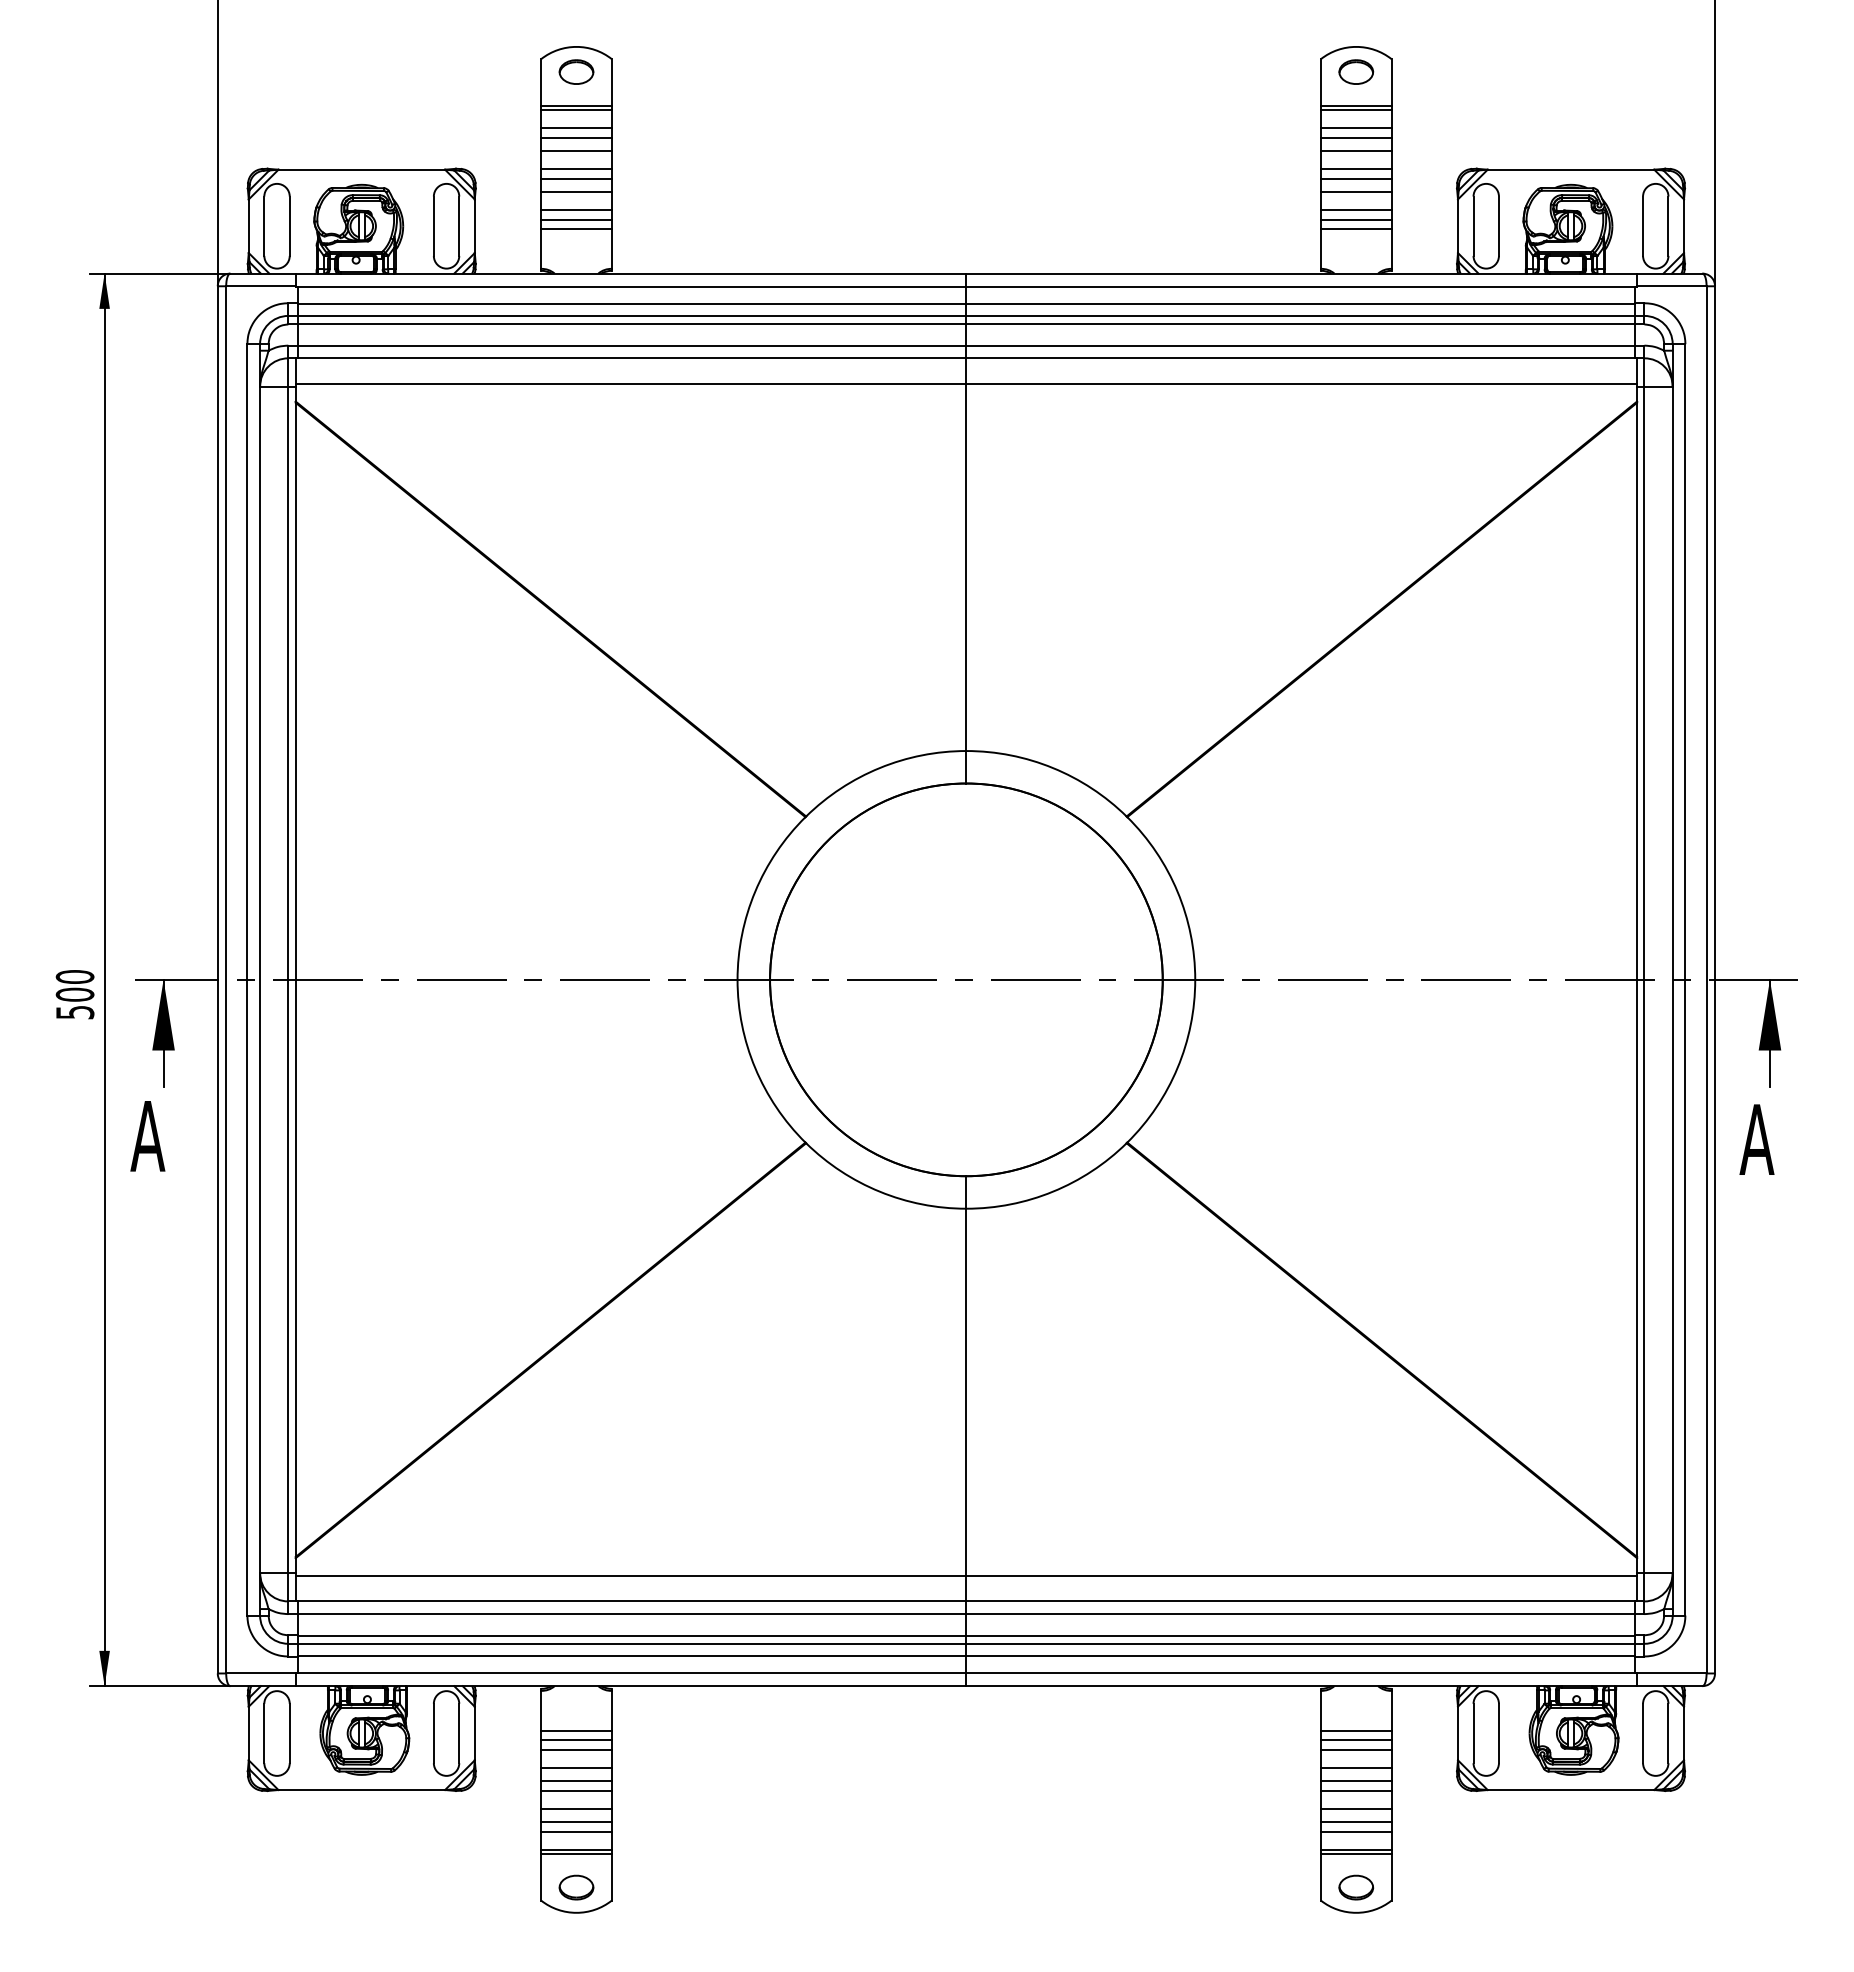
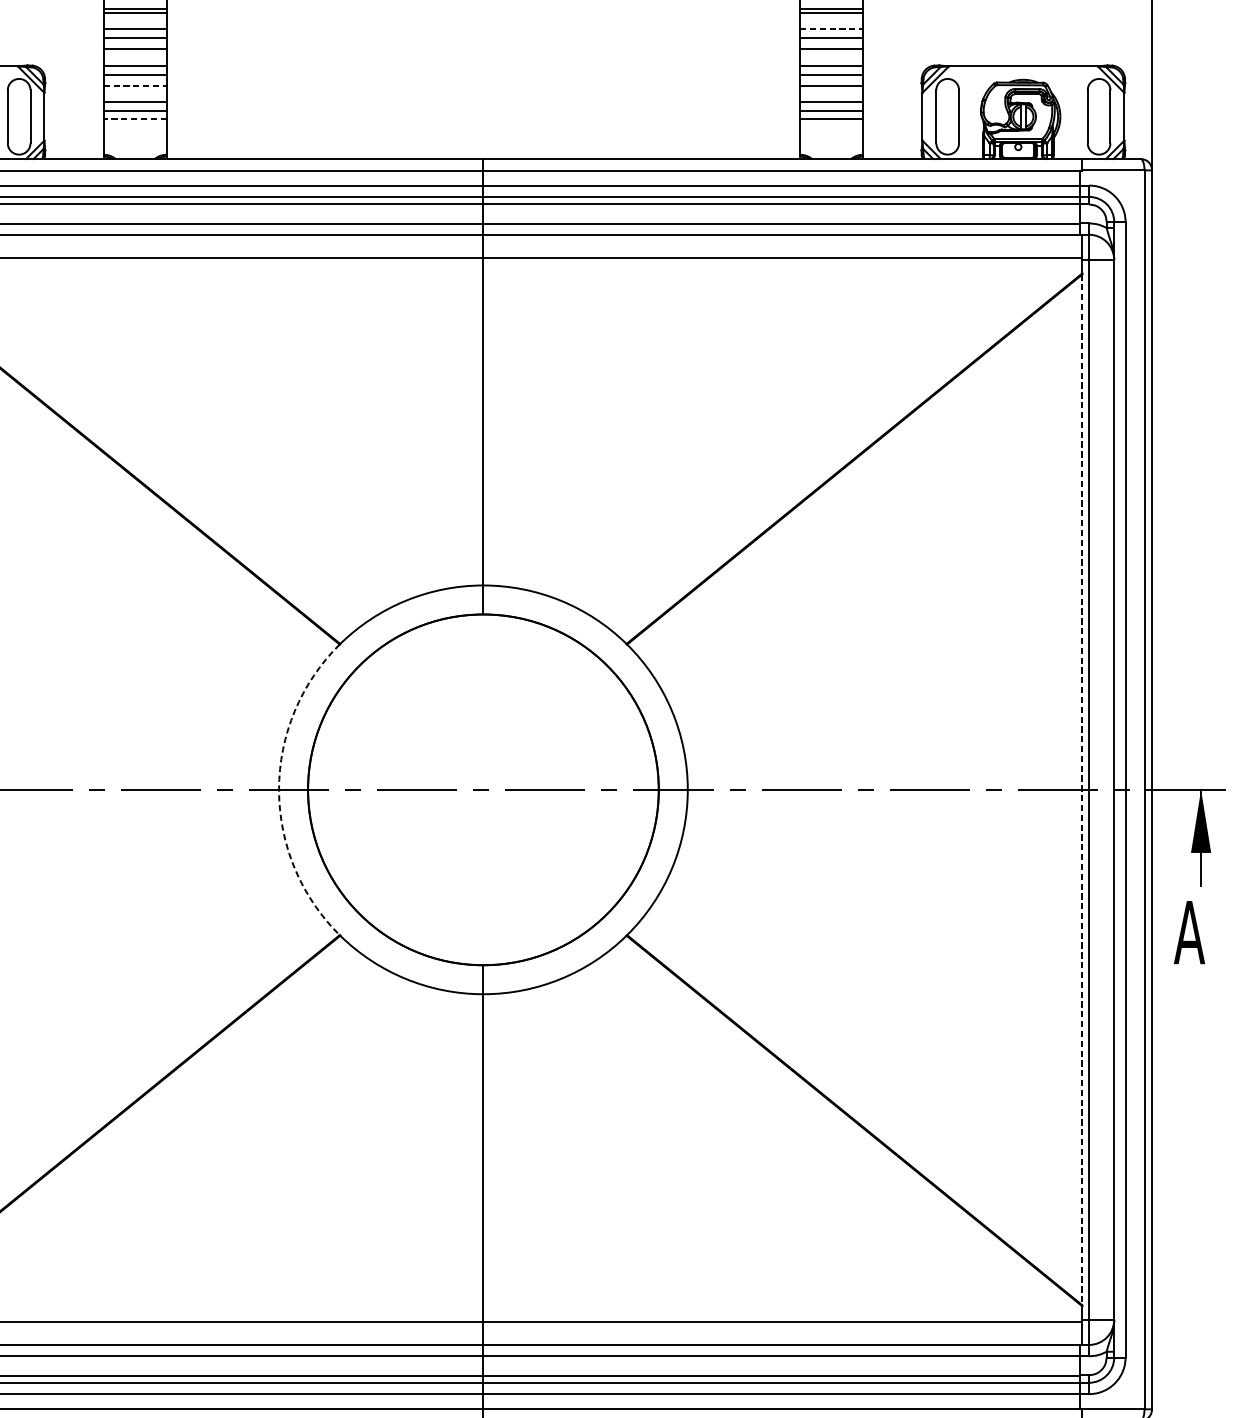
line: (1356, 128) -> (831, 29), solid -> dashed
line: (577, 191) -> (136, 85), solid -> dashed
line: (576, 228) -> (135, 118), solid -> dashed
arc: (737, 979) -> (278, 789), solid -> dashed
line: (1637, 980) -> (1082, 790), solid -> dashed

